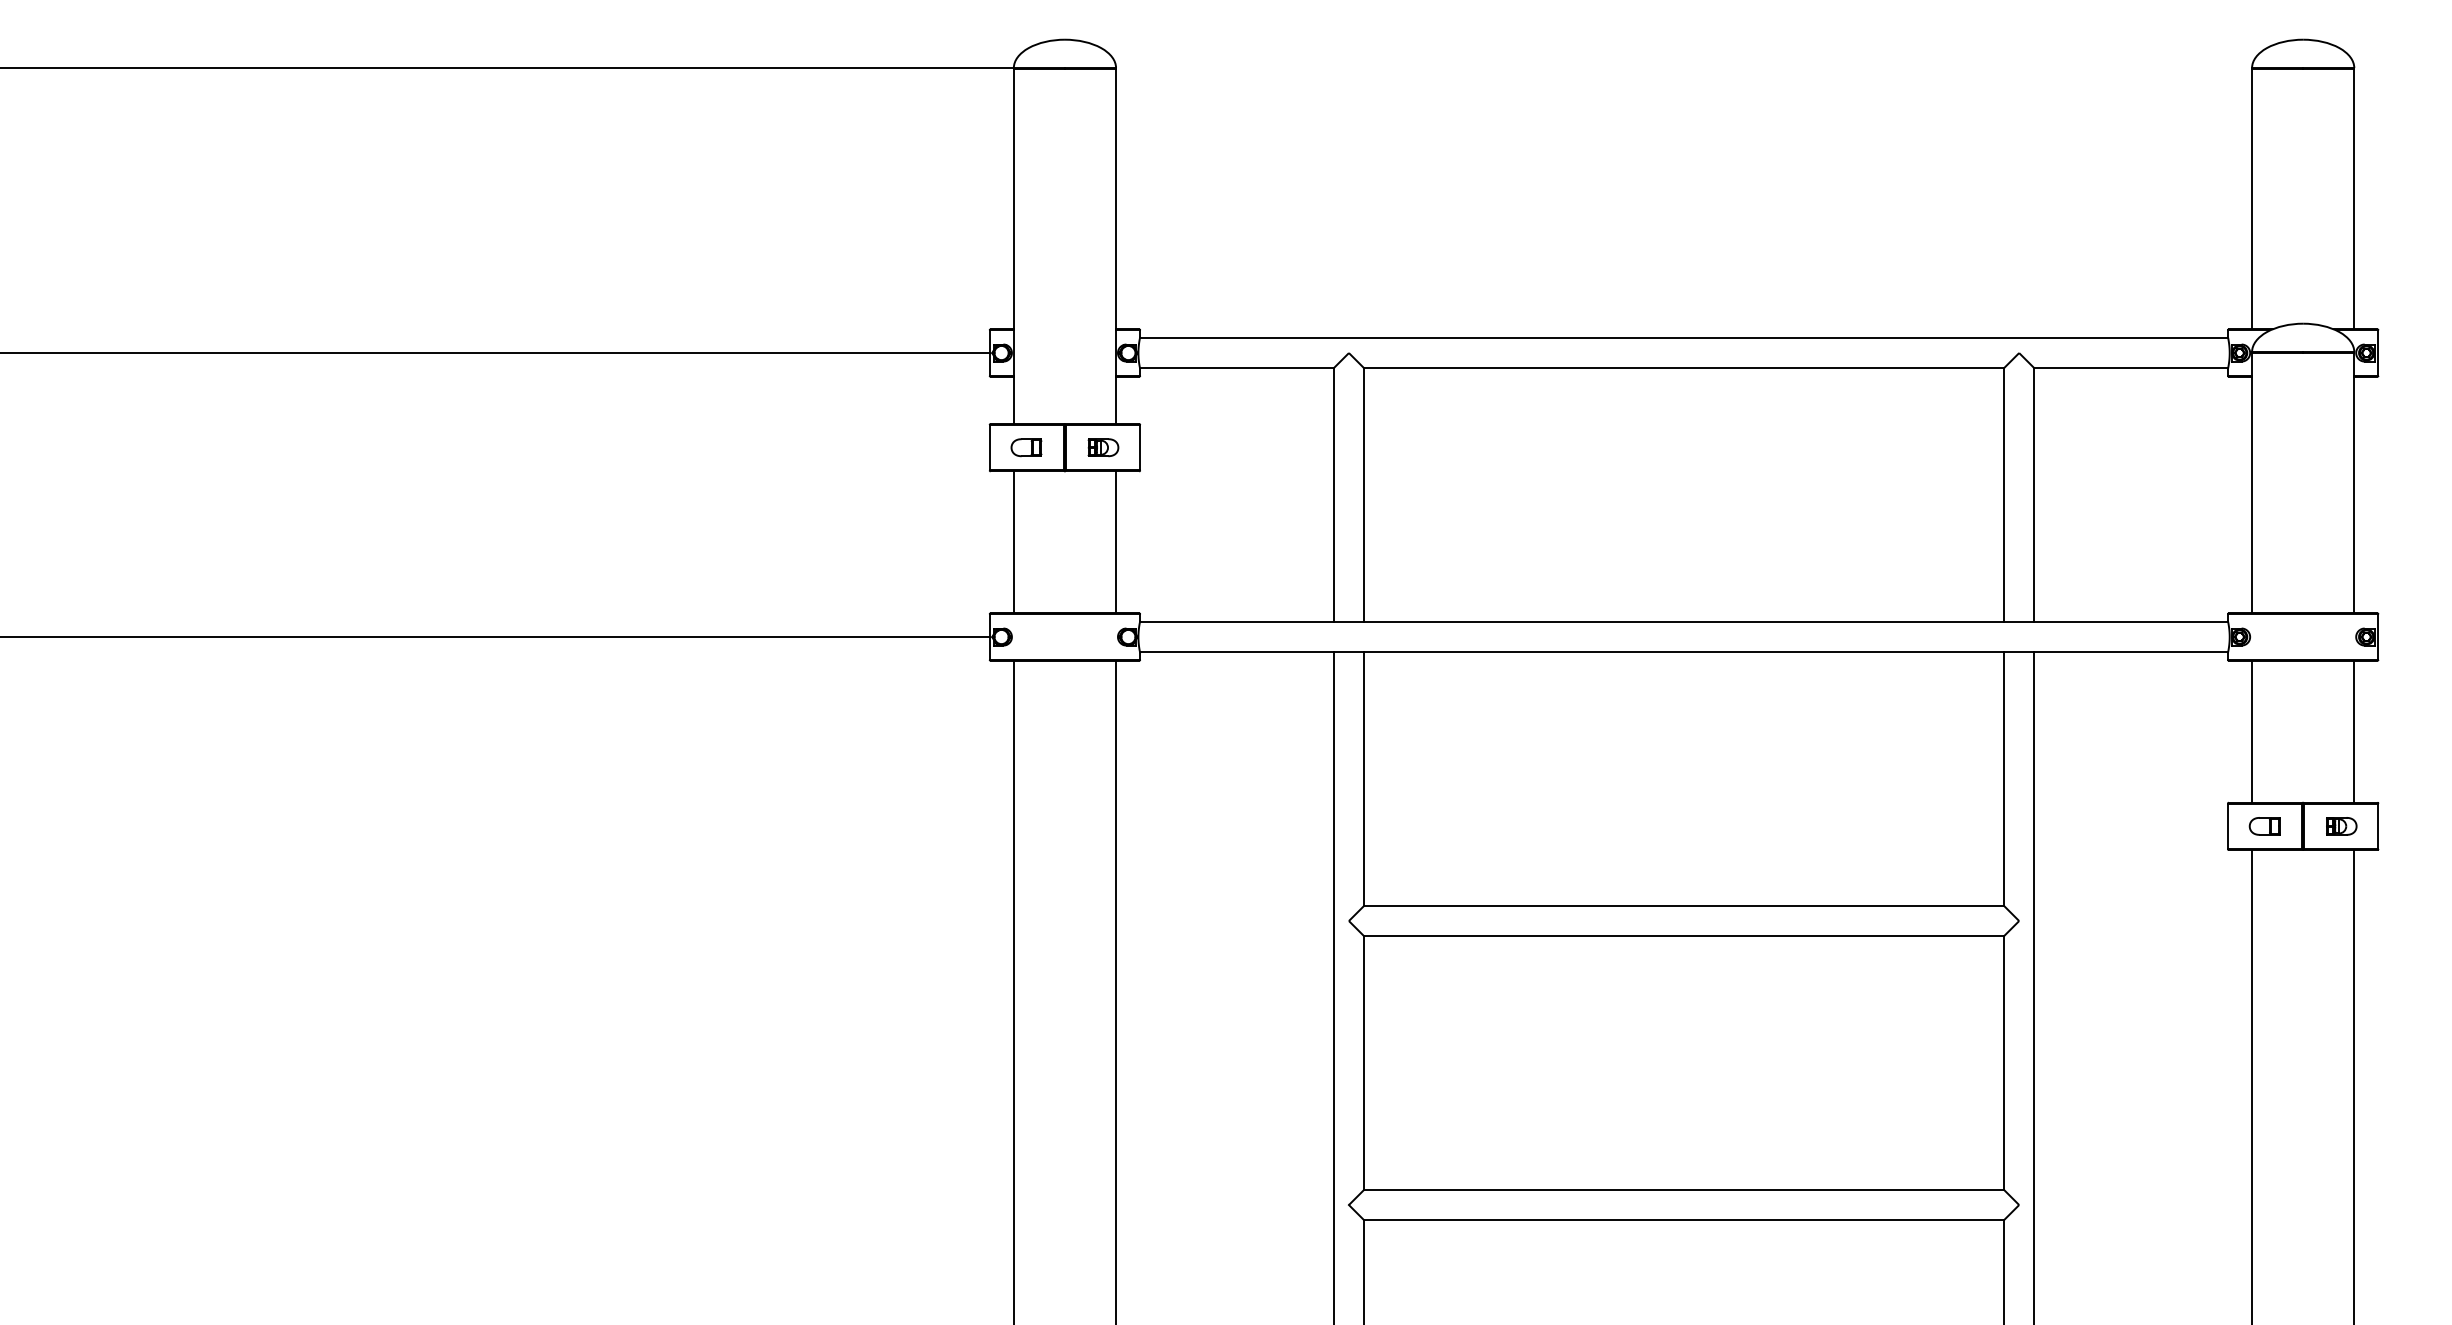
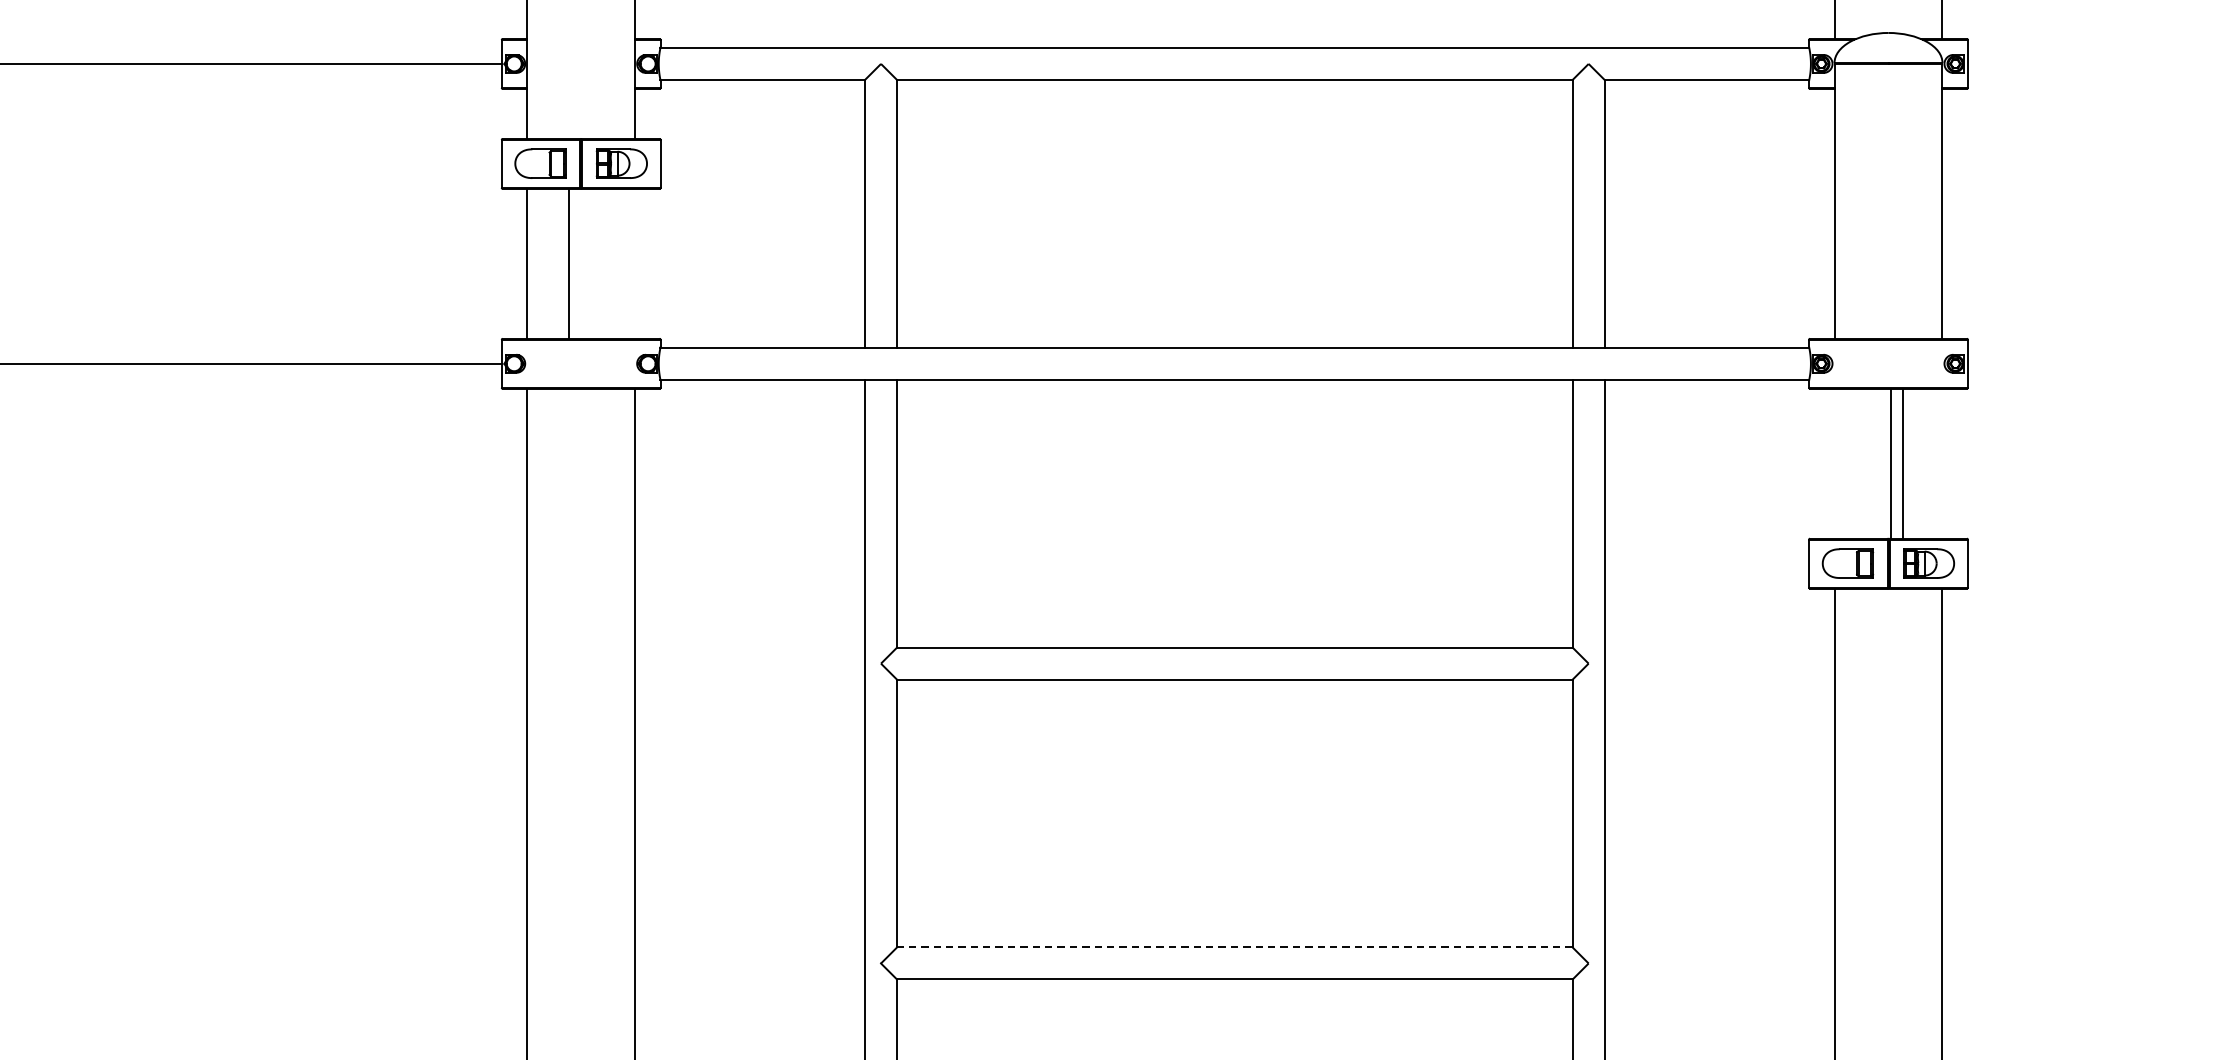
part: (1026, 447) -> (540, 163), size x1.6
part: (1103, 447) -> (621, 163), size x1.6
line: (1116, 542) -> (569, 263), moved
line: (2252, 731) -> (1903, 463), moved
line: (2354, 731) -> (1890, 463), moved
part: (2264, 826) -> (1847, 563), size x1.6
part: (2341, 826) -> (1928, 563), size x1.6
line: (1684, 1189) -> (1235, 947), solid -> dashed

